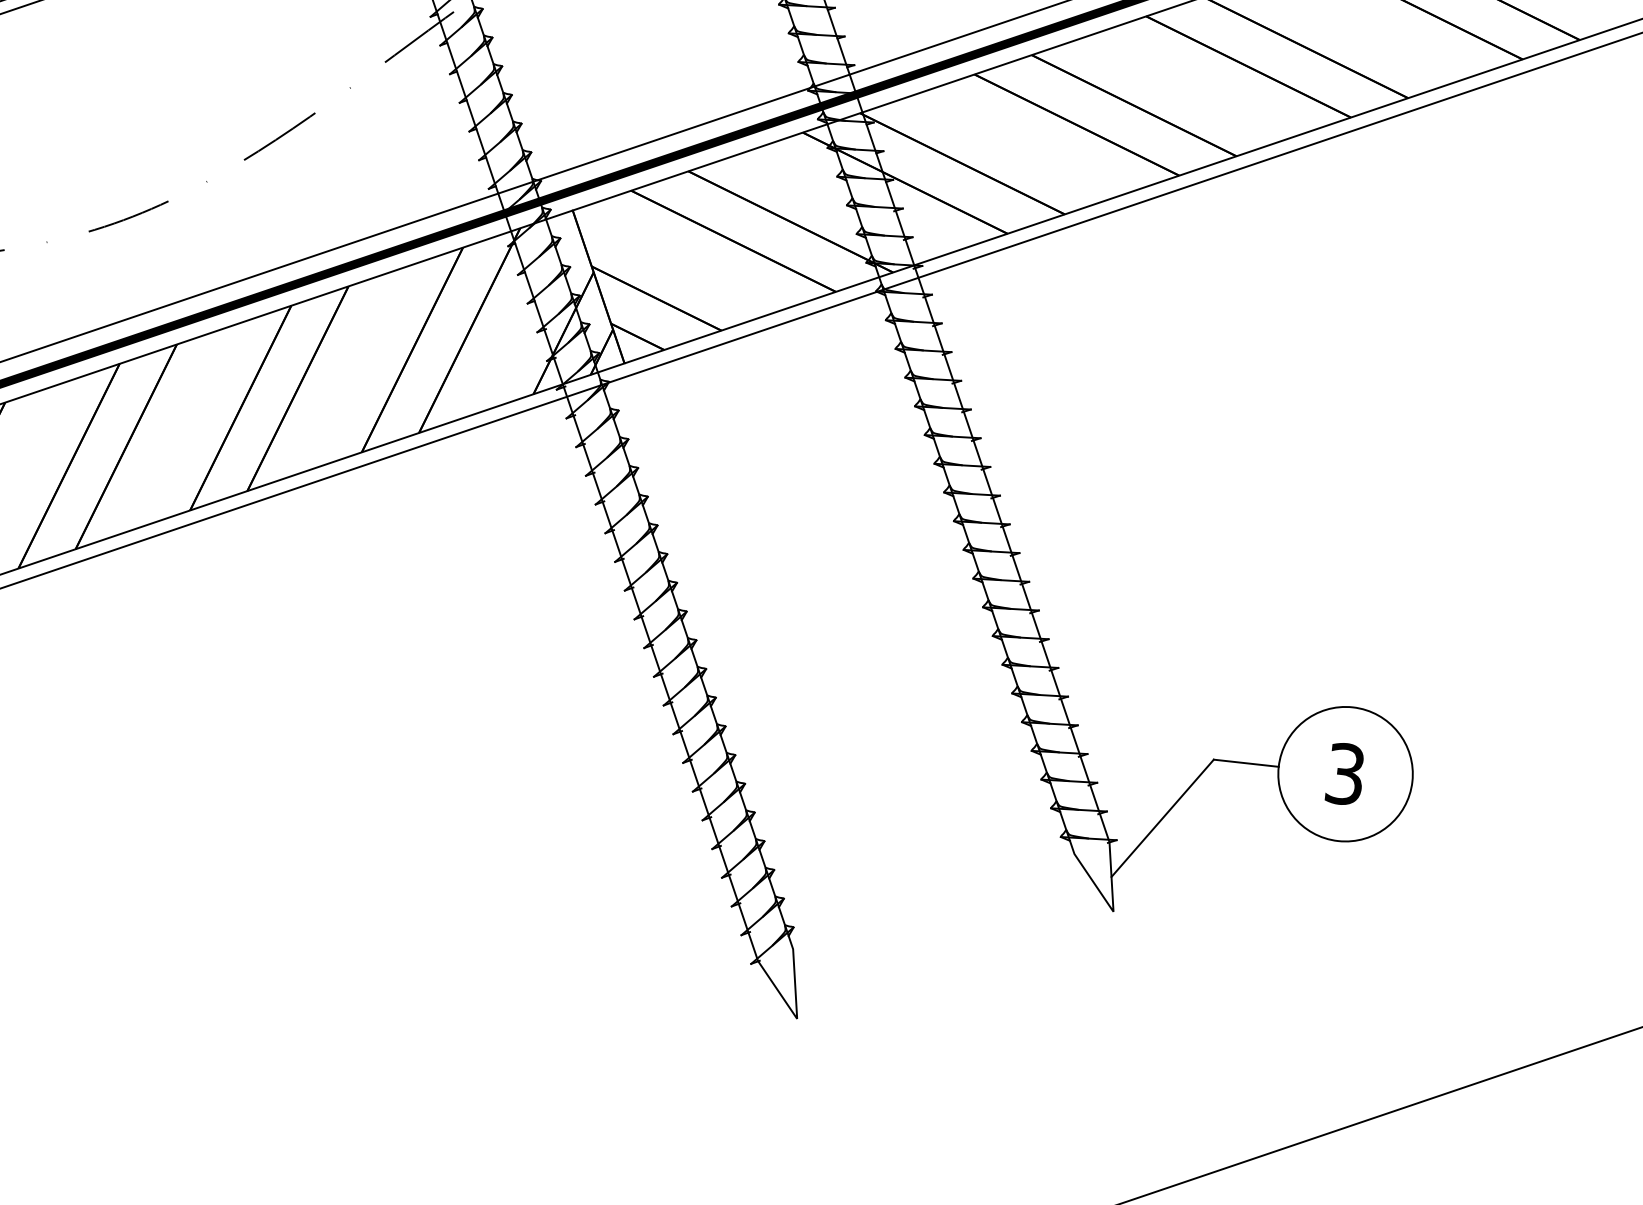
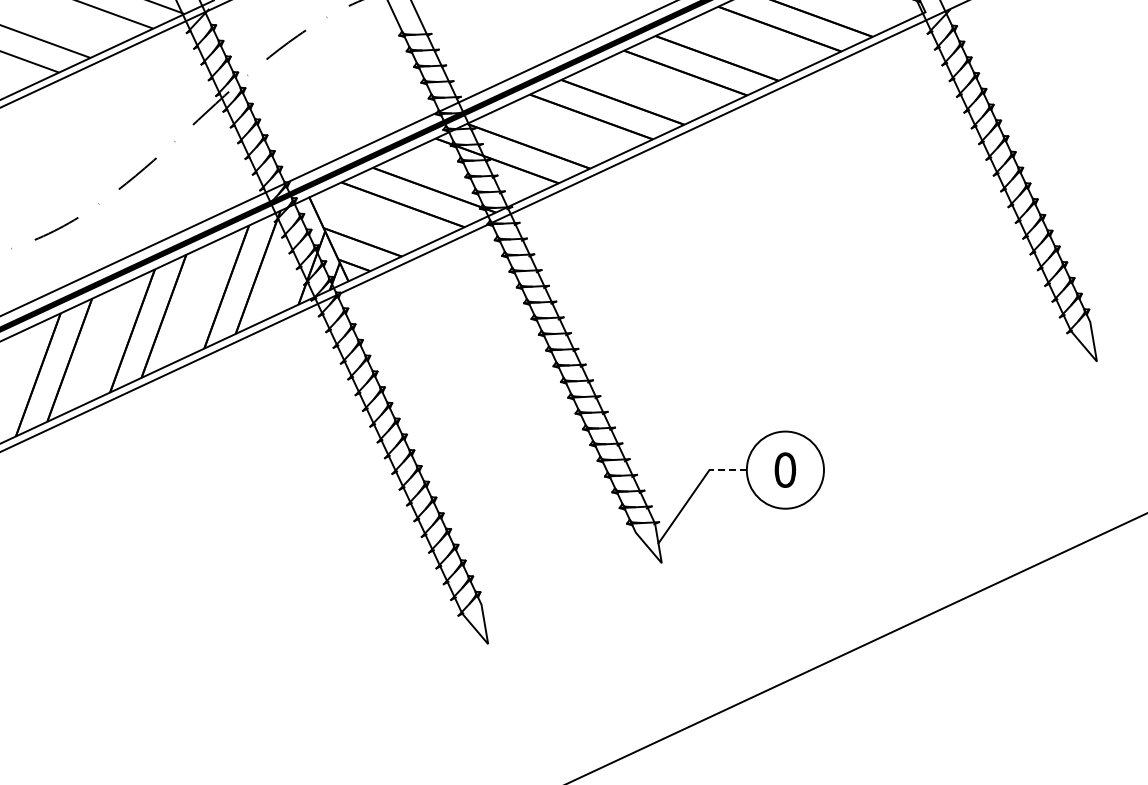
line: (1246, 763) -> (728, 470), solid -> dashed
text: (1345, 773) -> (785, 469), 3 -> 0

